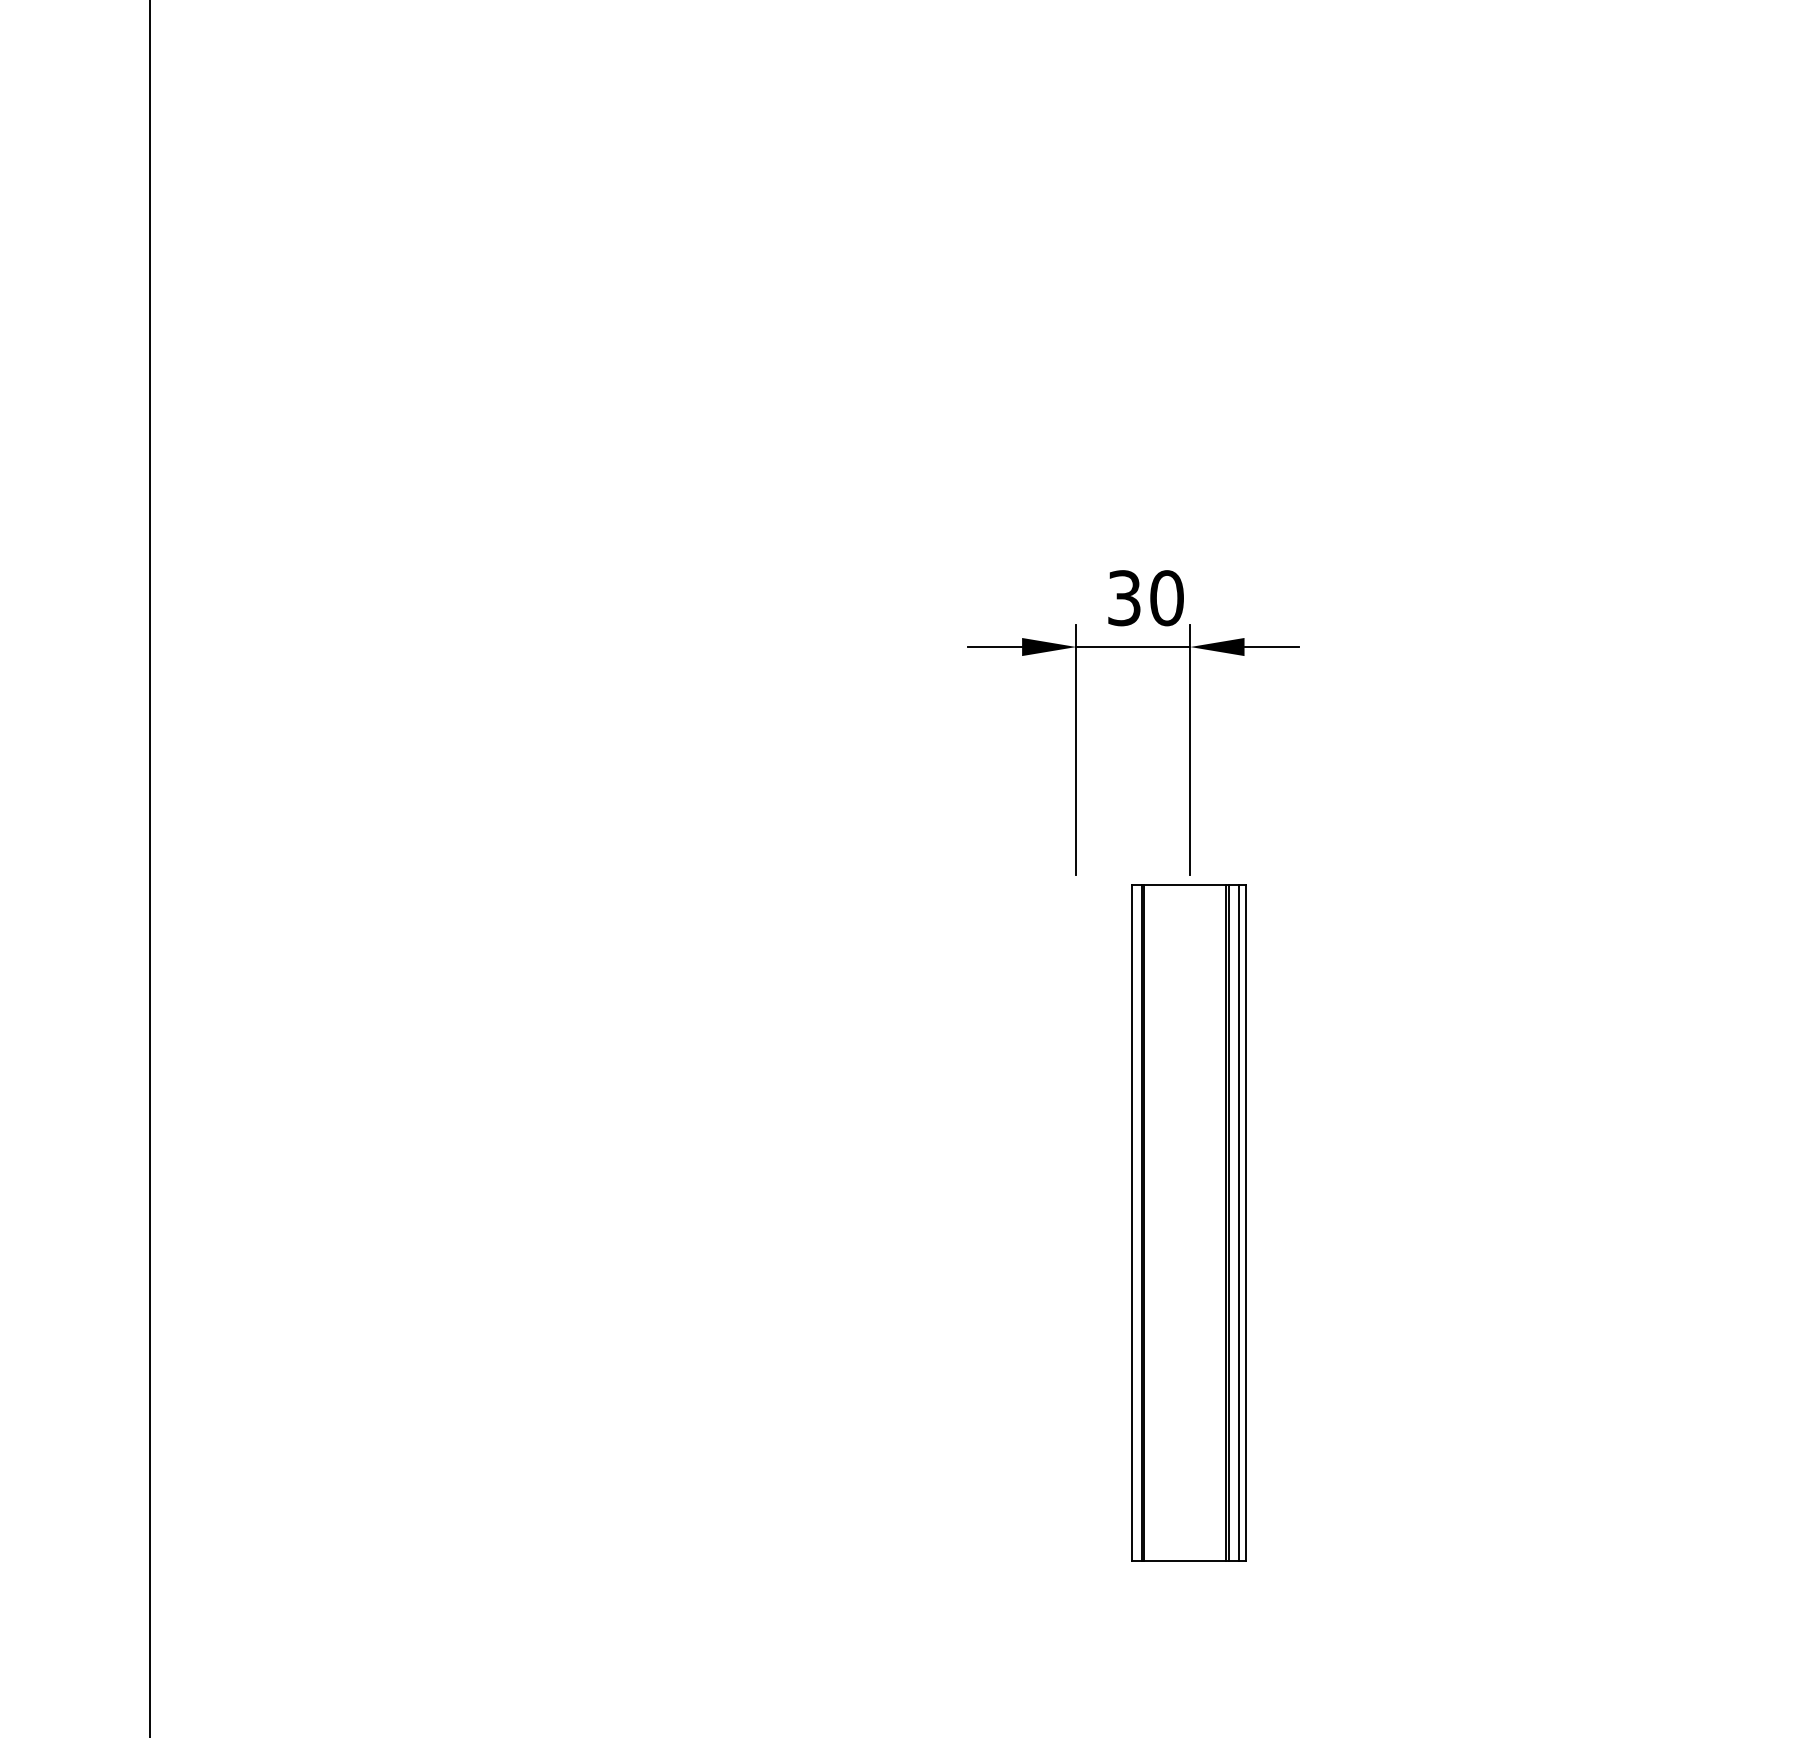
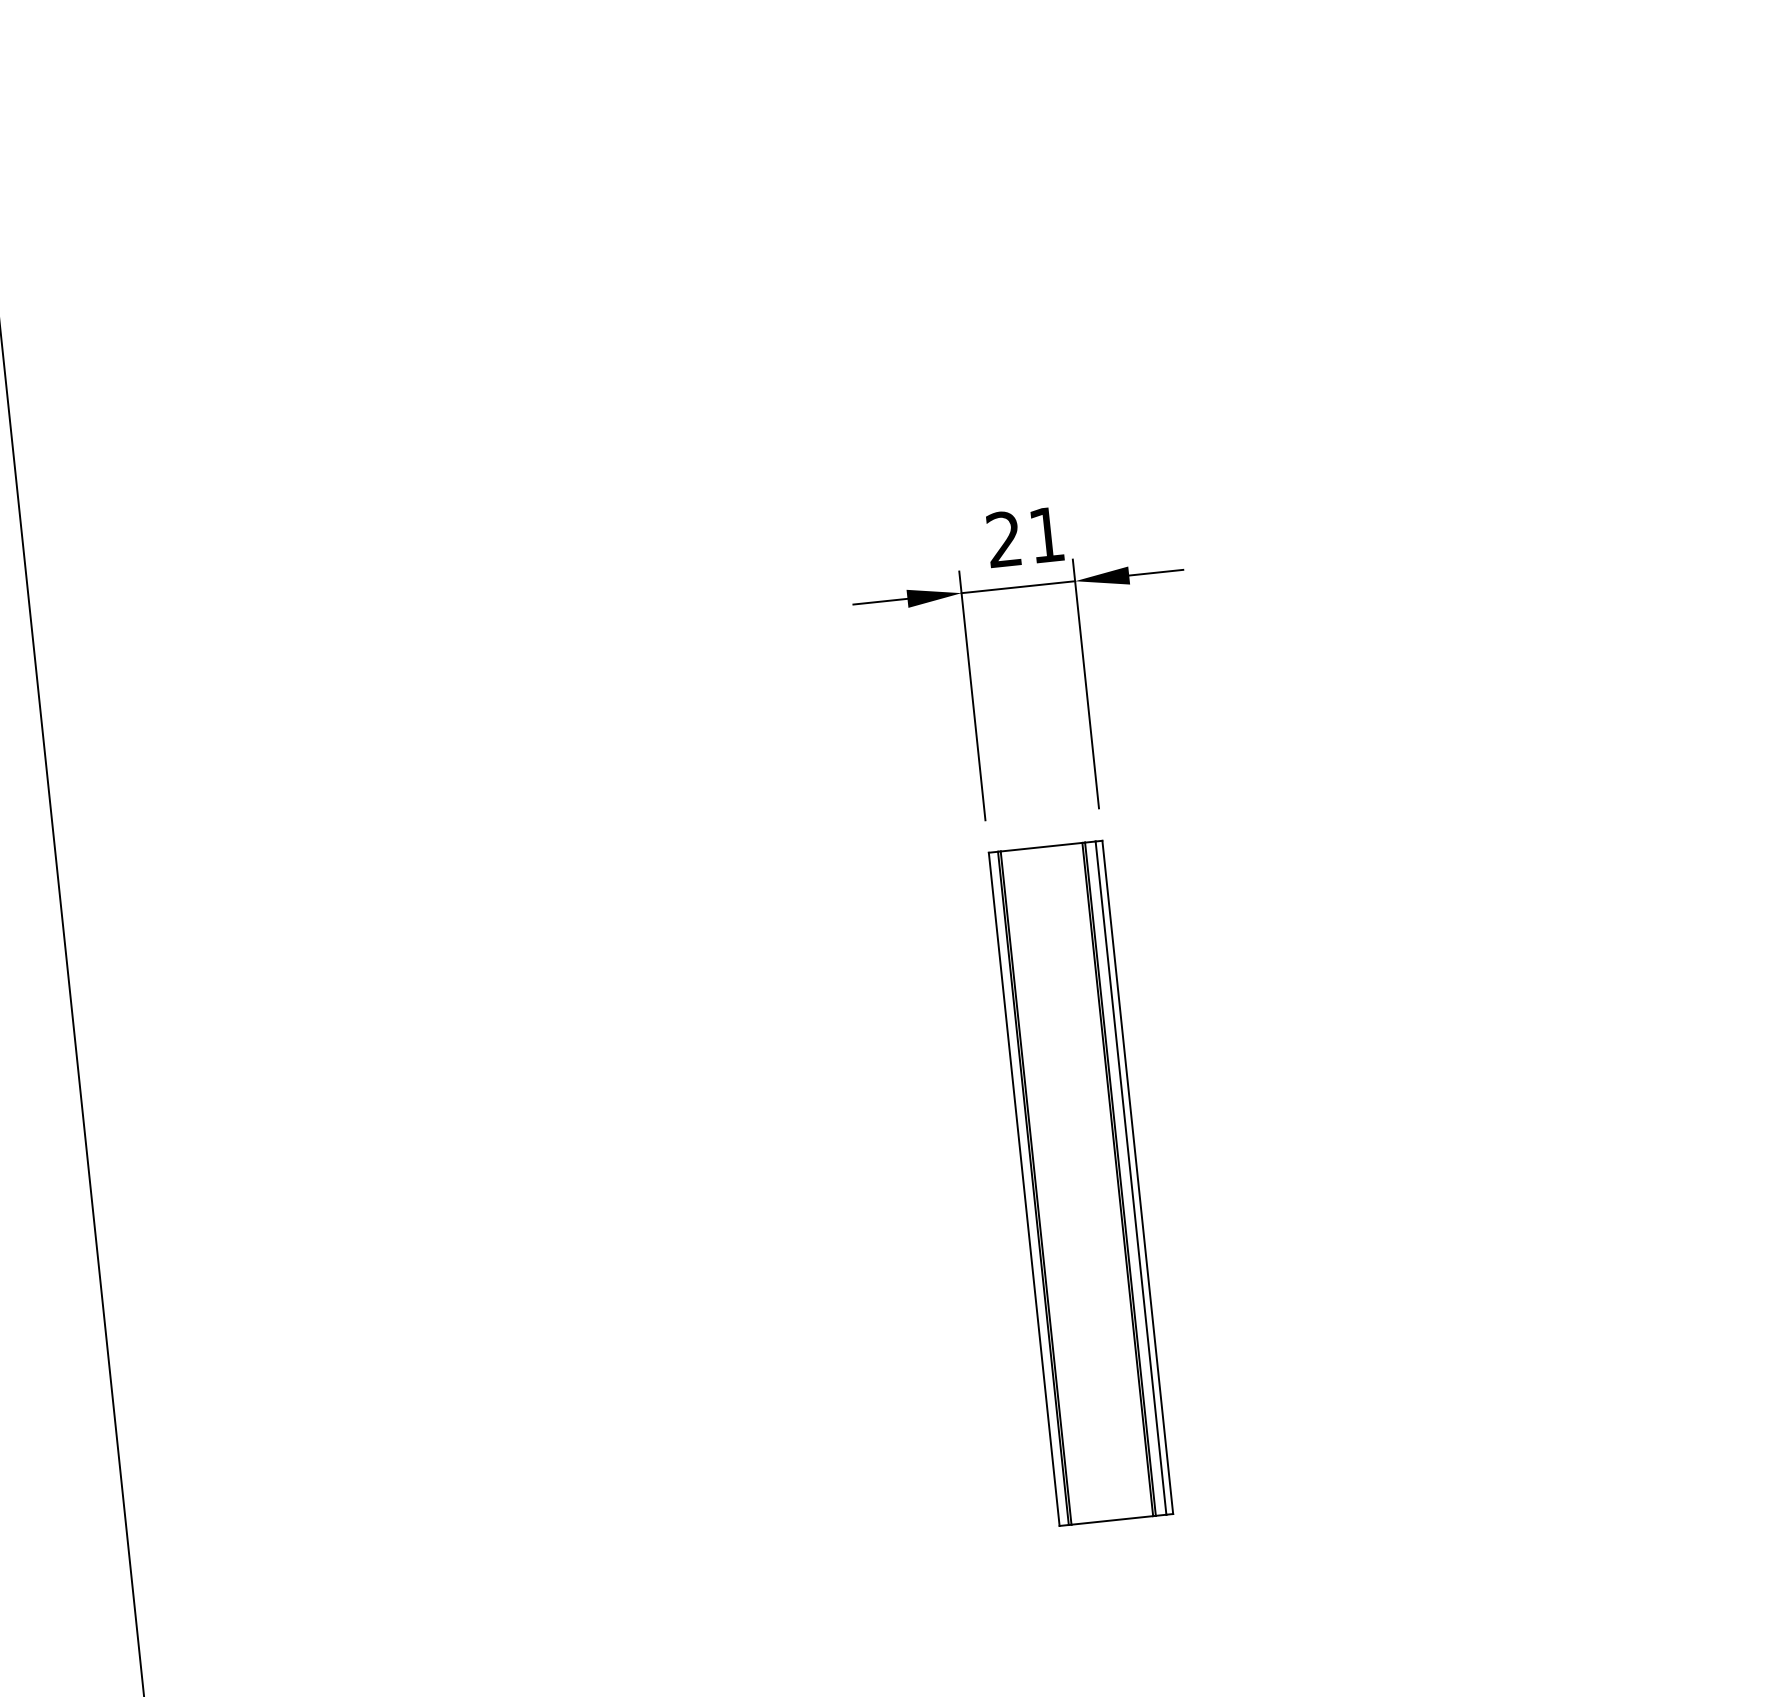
text: (1145, 598) -> (1025, 537), 30 -> 21
part: (1188, 1222) -> (1080, 1182), moved

